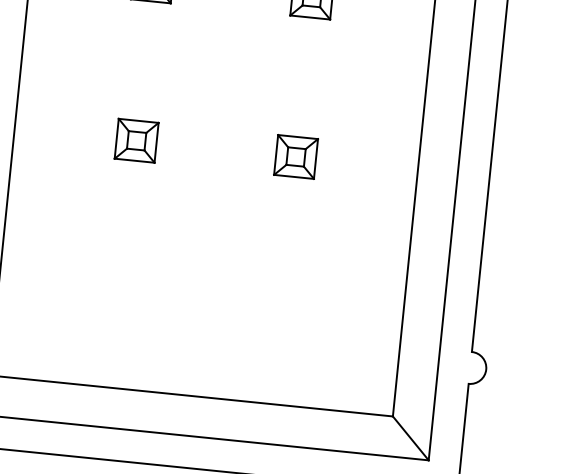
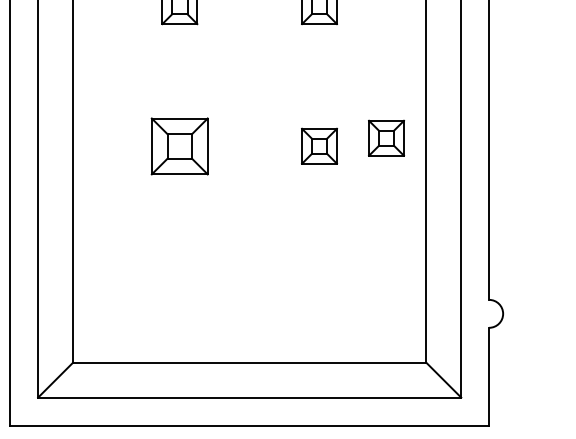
part: (136, 139) -> (179, 145), size x1.6
part: (373, 154) -> (386, 137), added

